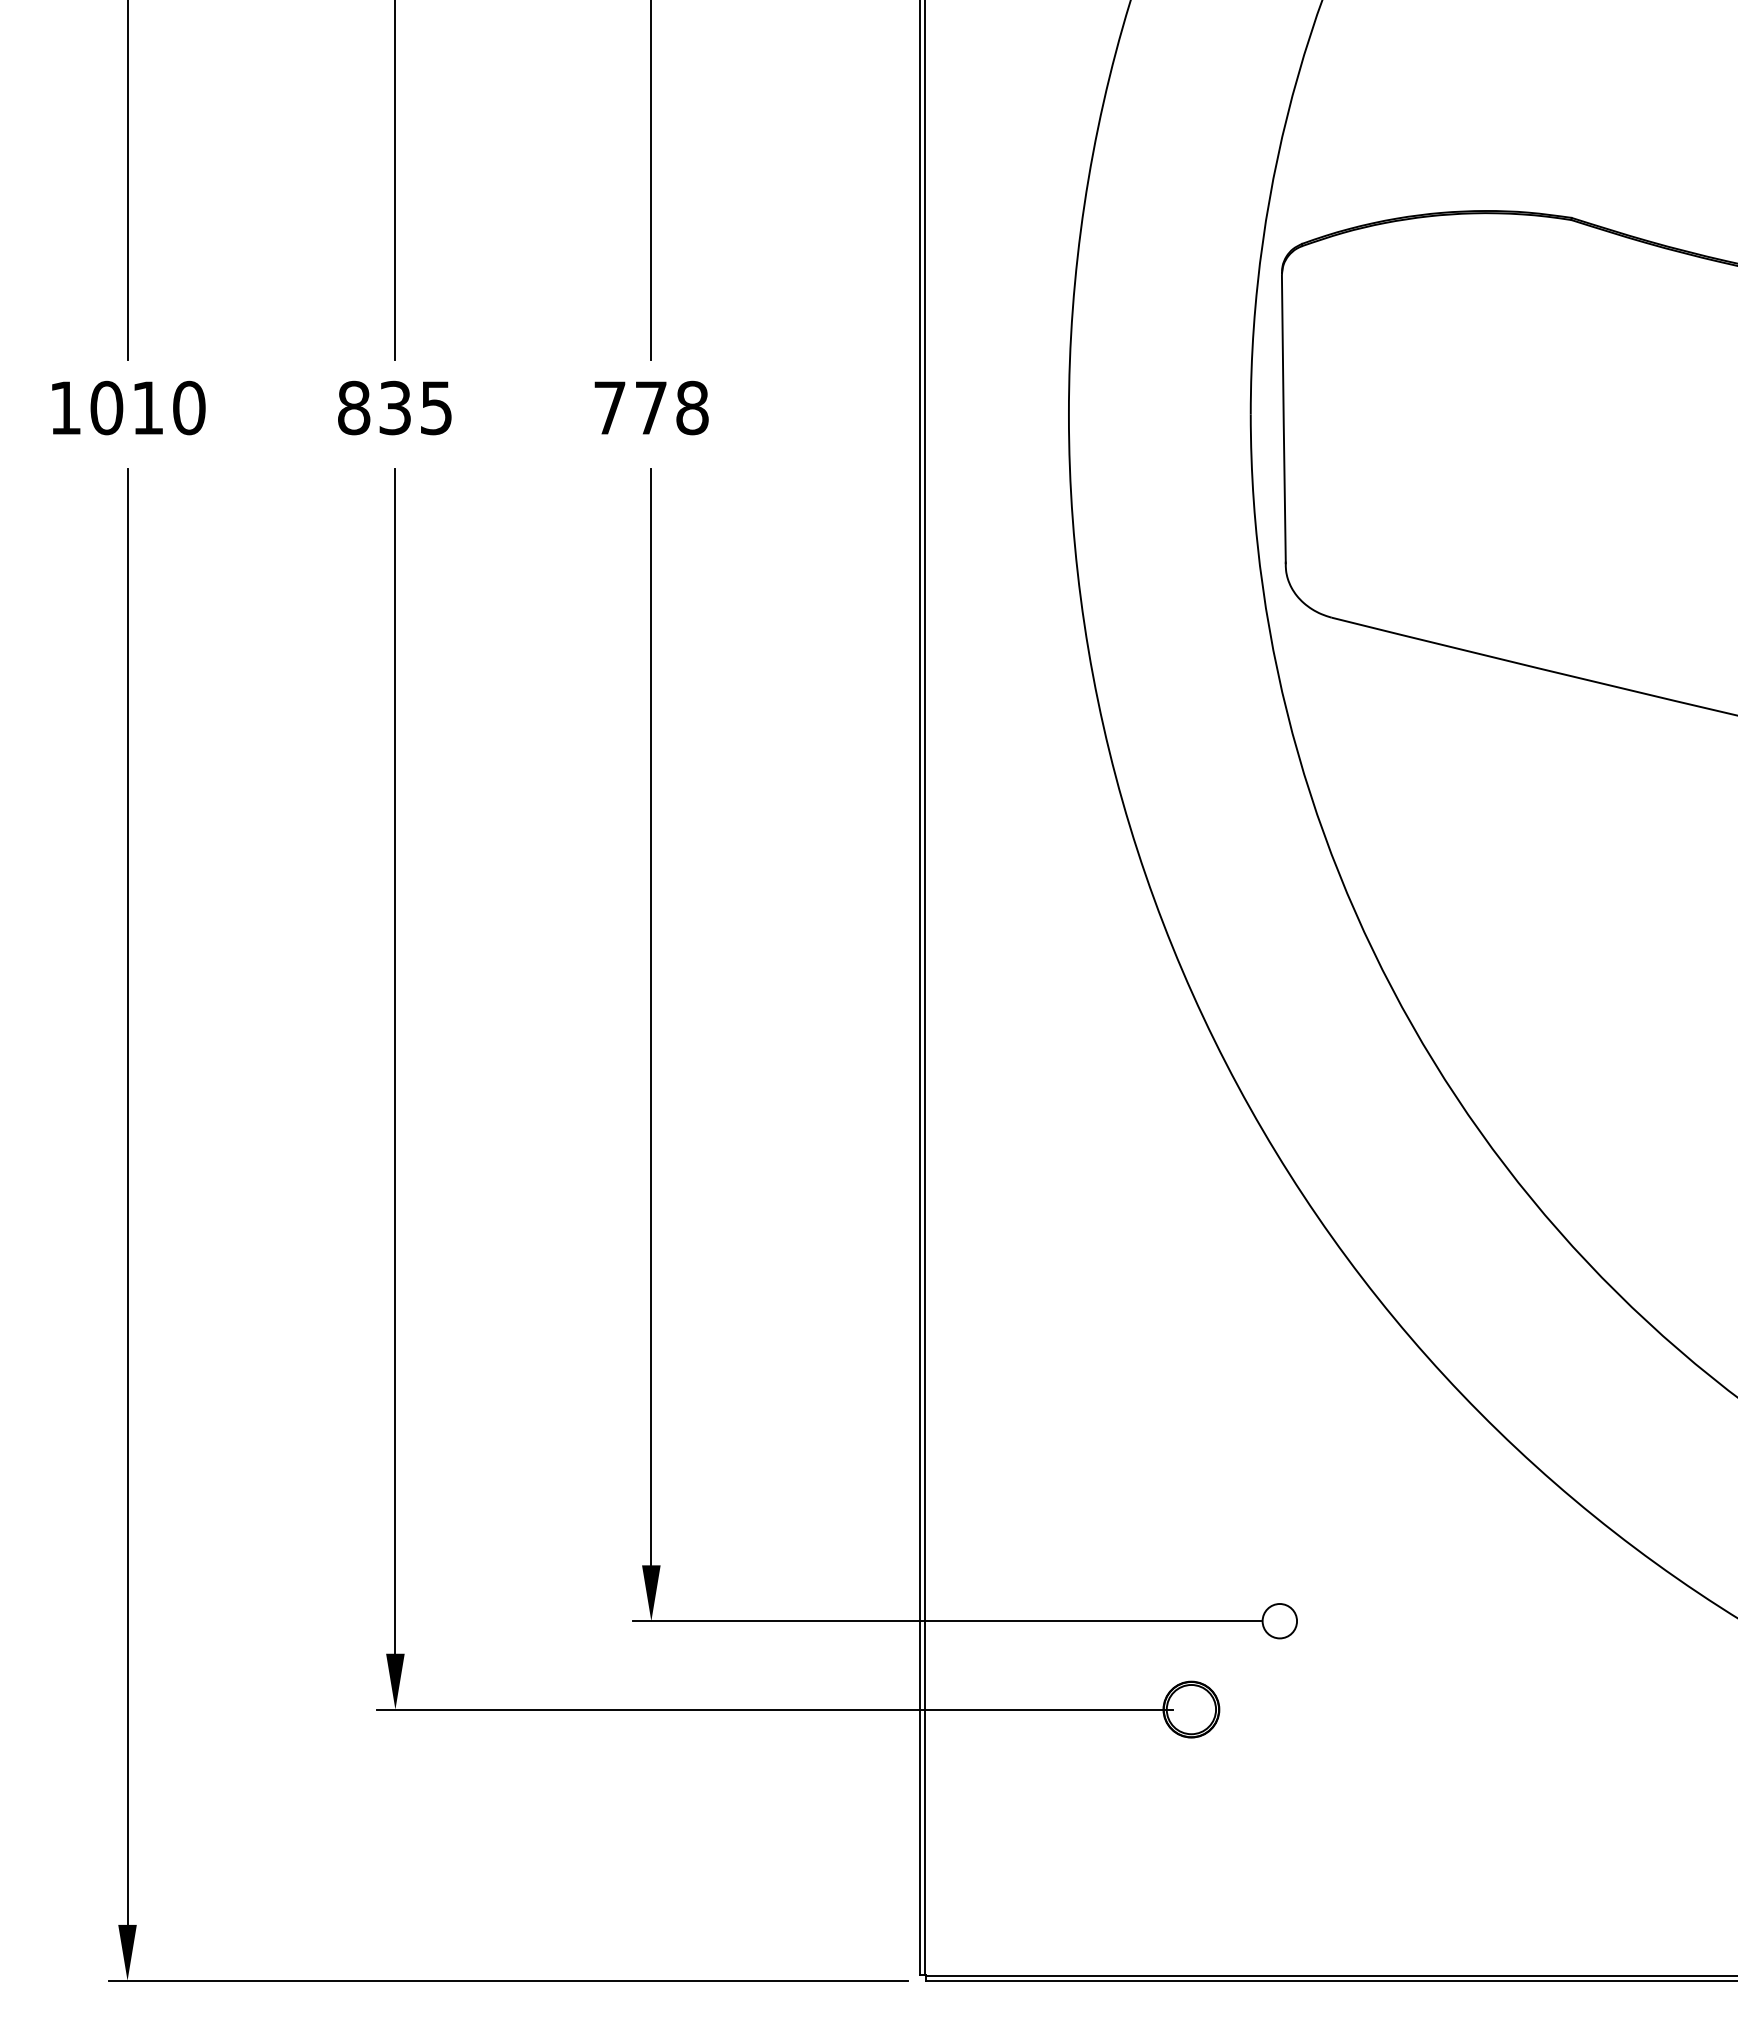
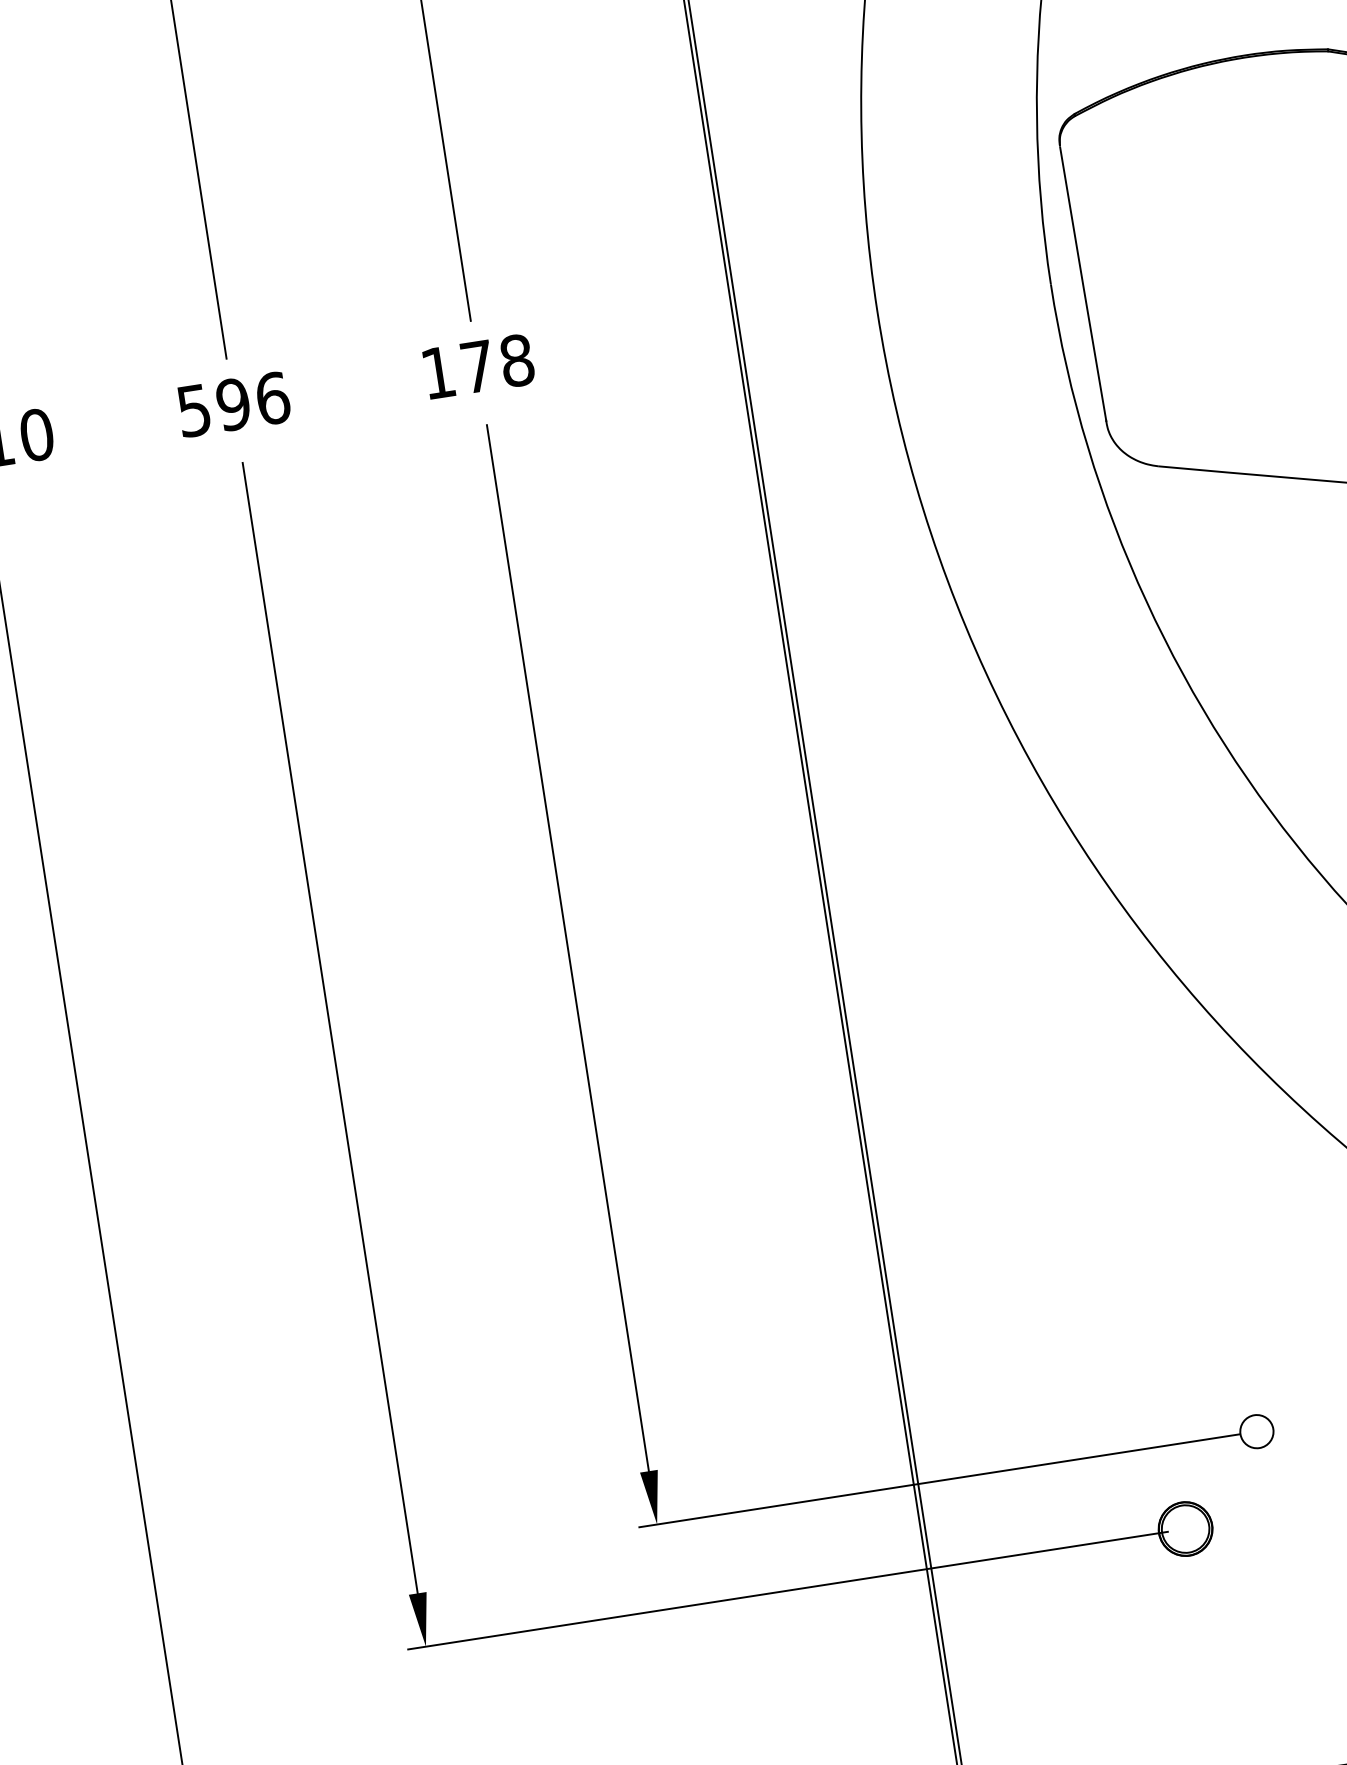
text: (395, 407) -> (233, 404), 835 -> 596
text: (609, 407) -> (437, 372), 778 -> 178

